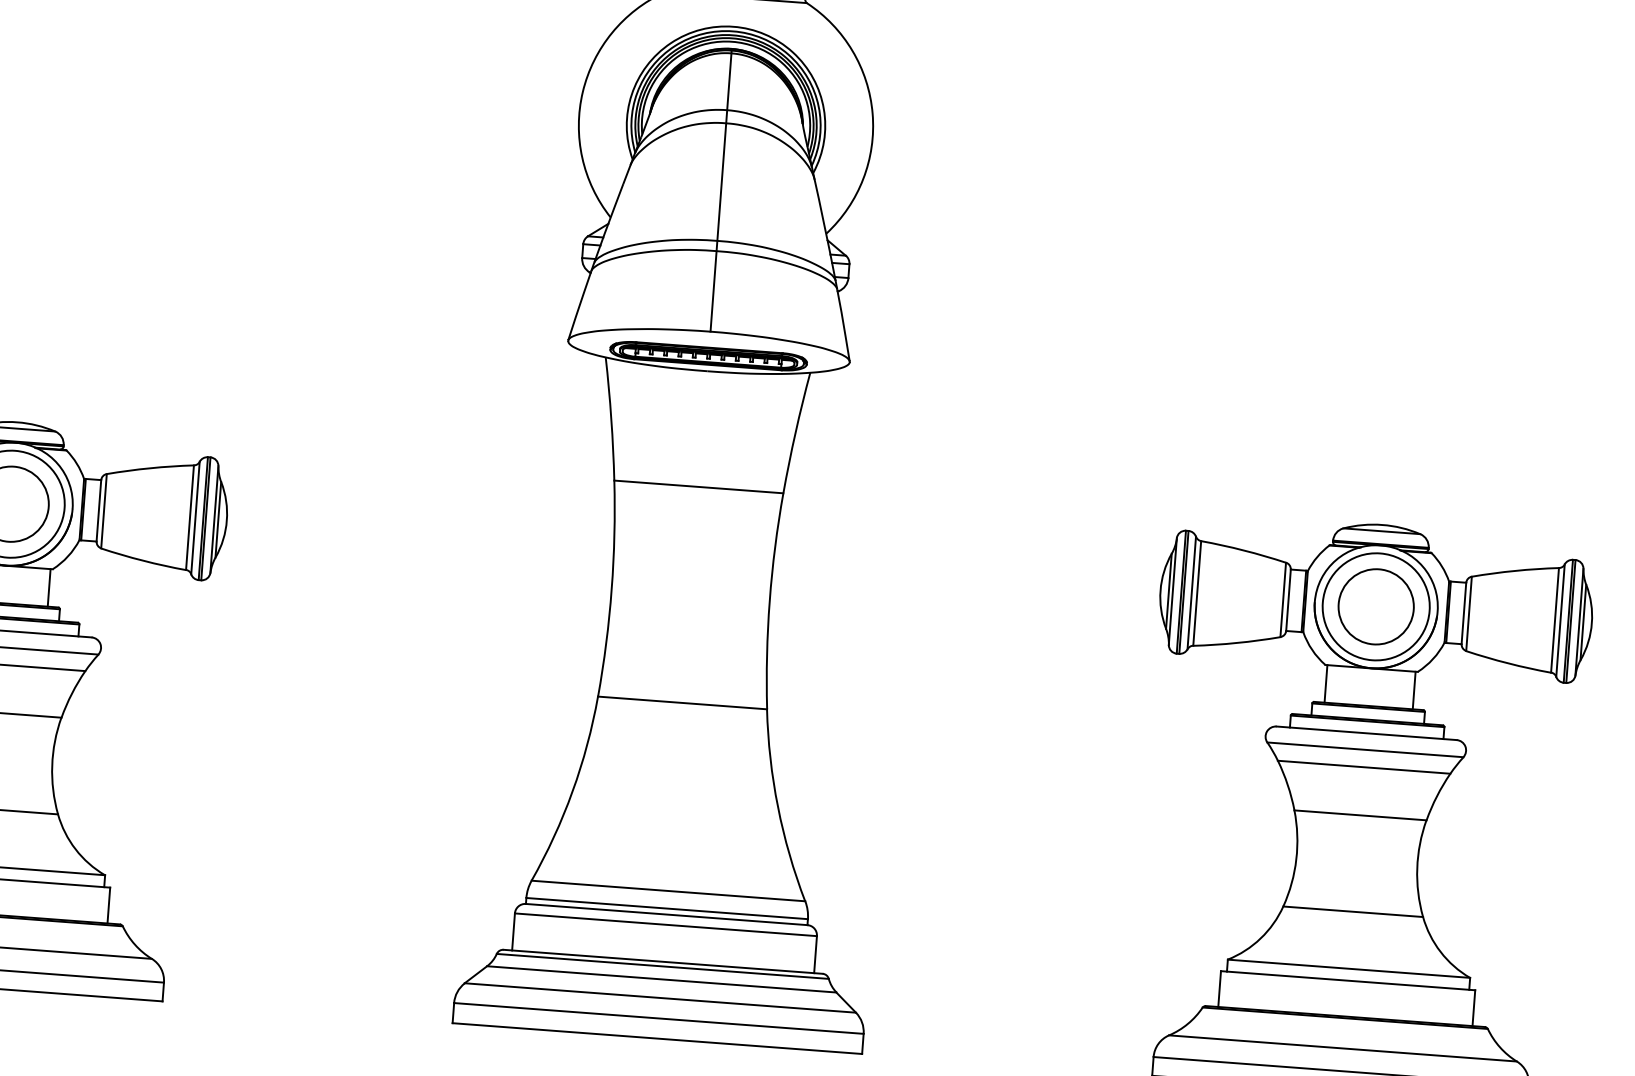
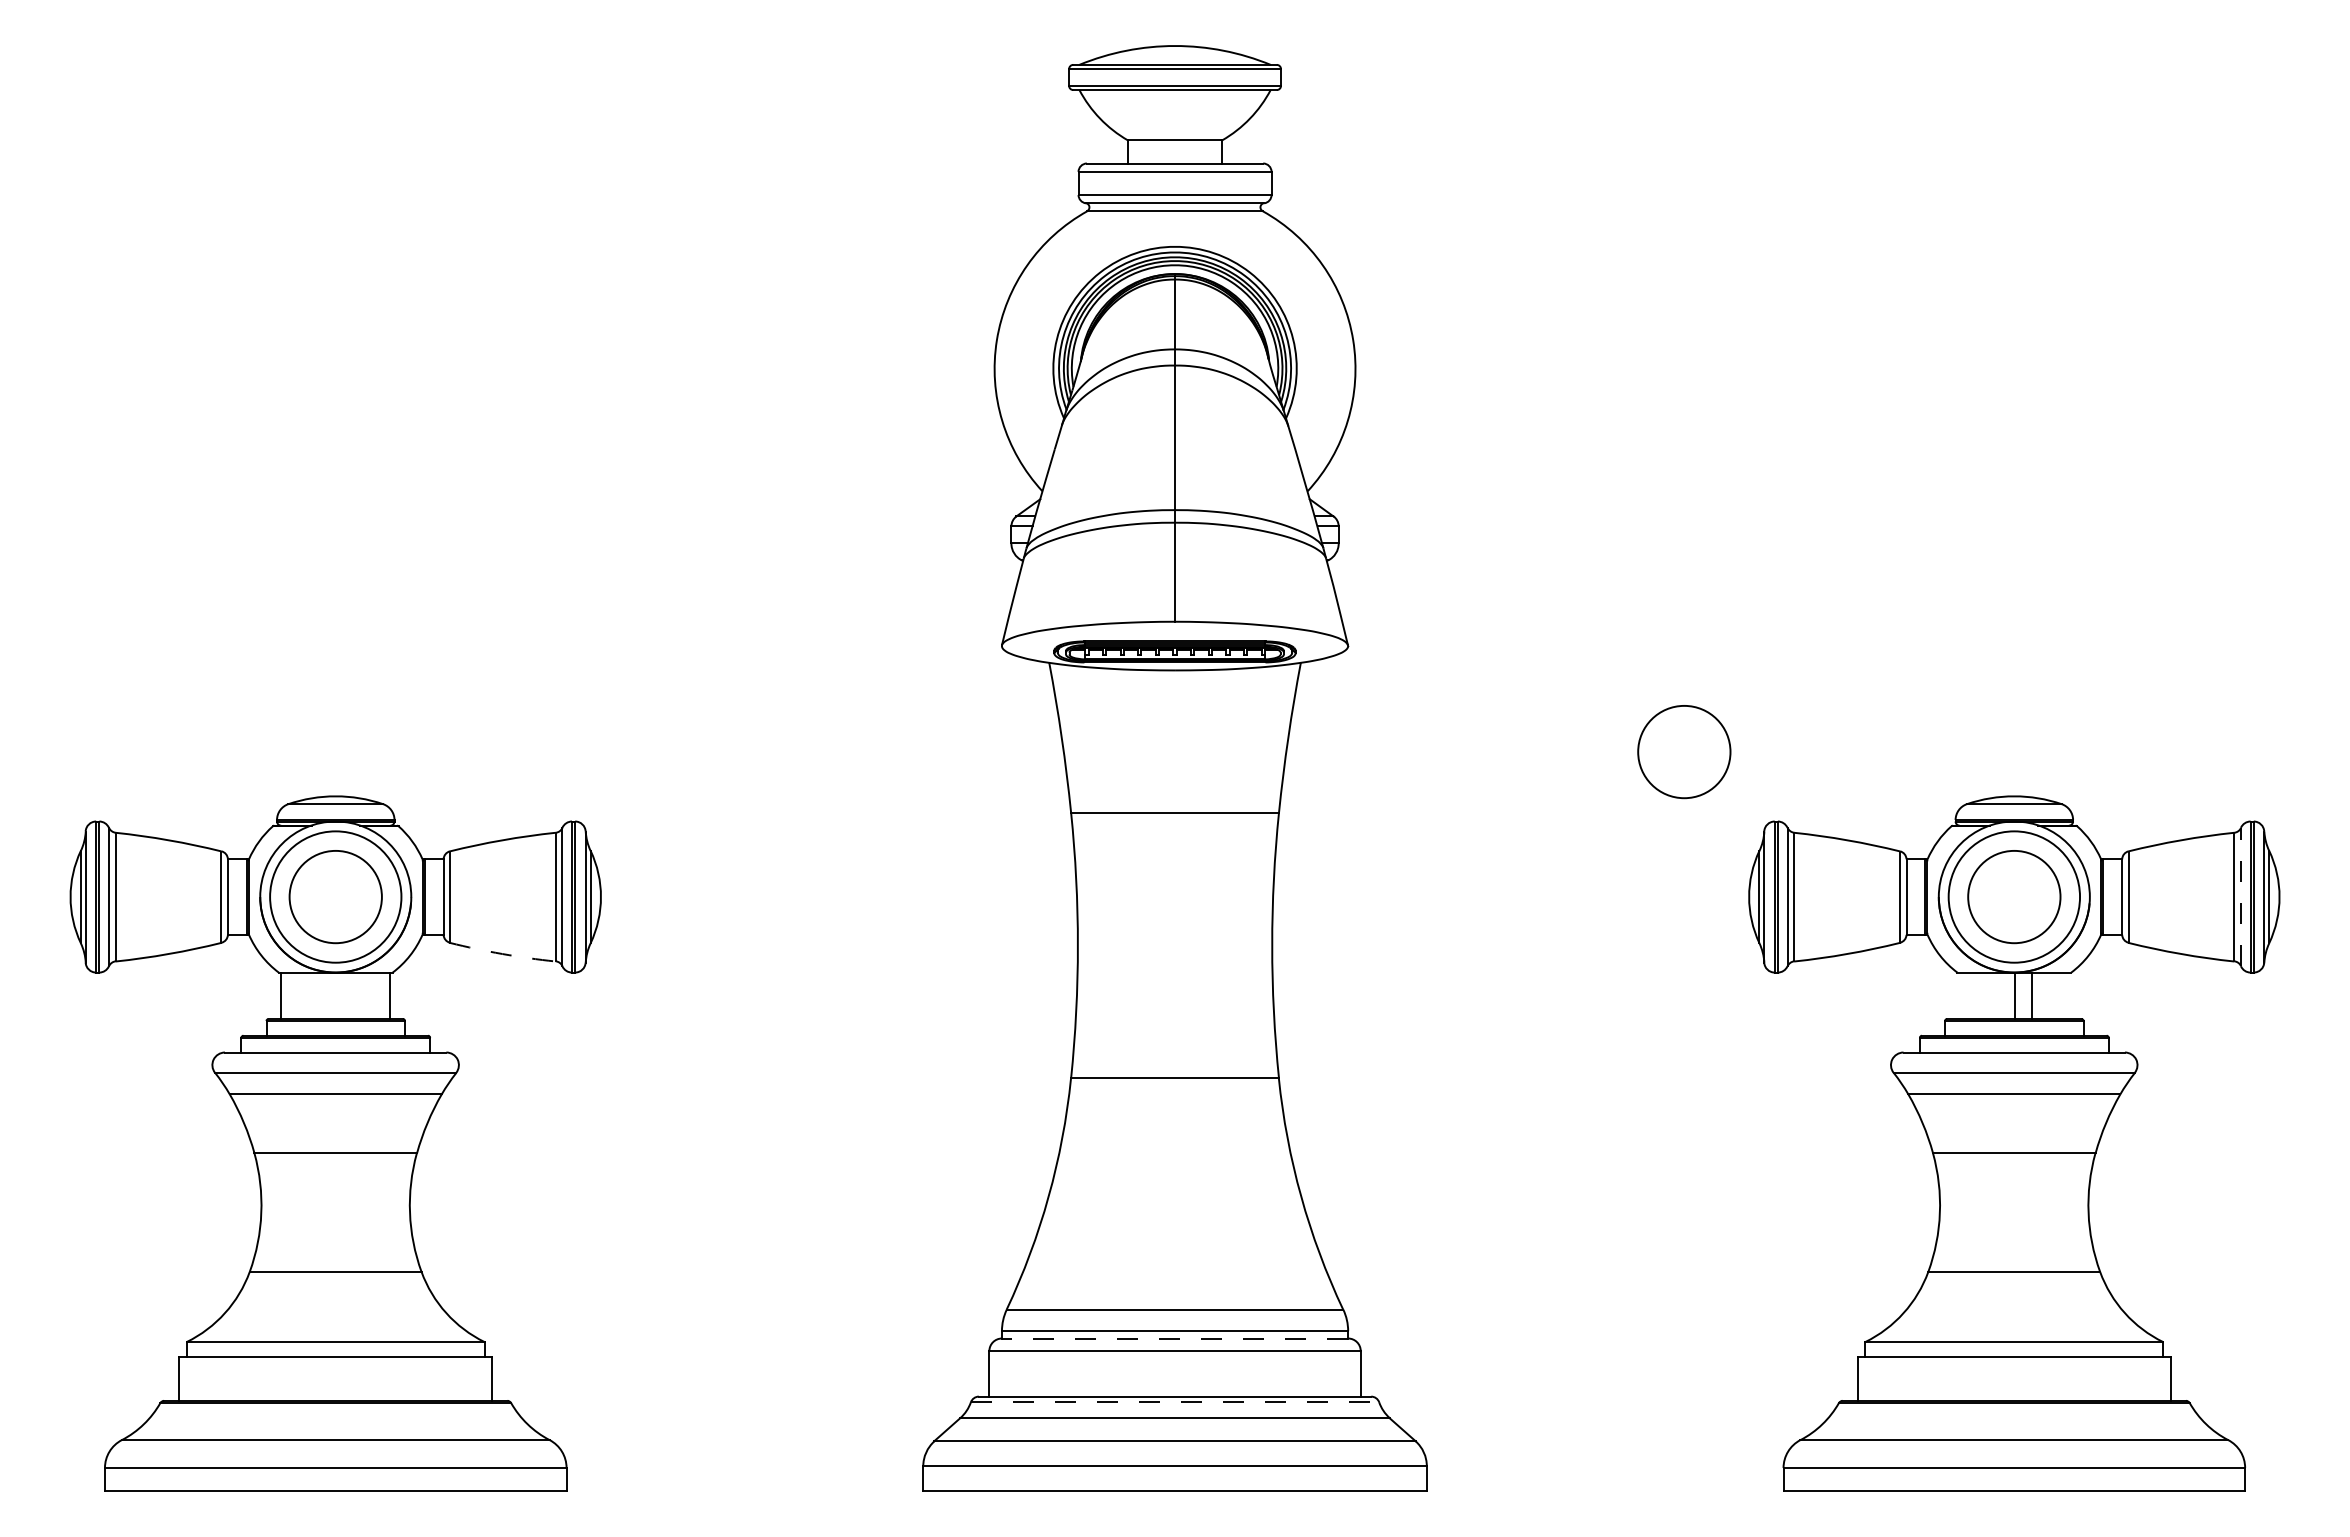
circle: (1116, 469) -> (1684, 752), added
arc: (143, 561) -> (502, 954), solid -> dashed
line: (1560, 620) -> (2240, 896), solid -> dashed
line: (1326, 683) -> (2032, 995), moved
line: (1414, 690) -> (2015, 995), moved
line: (666, 914) -> (1174, 1338), solid -> dashed
line: (663, 966) -> (1175, 1402), solid -> dashed

